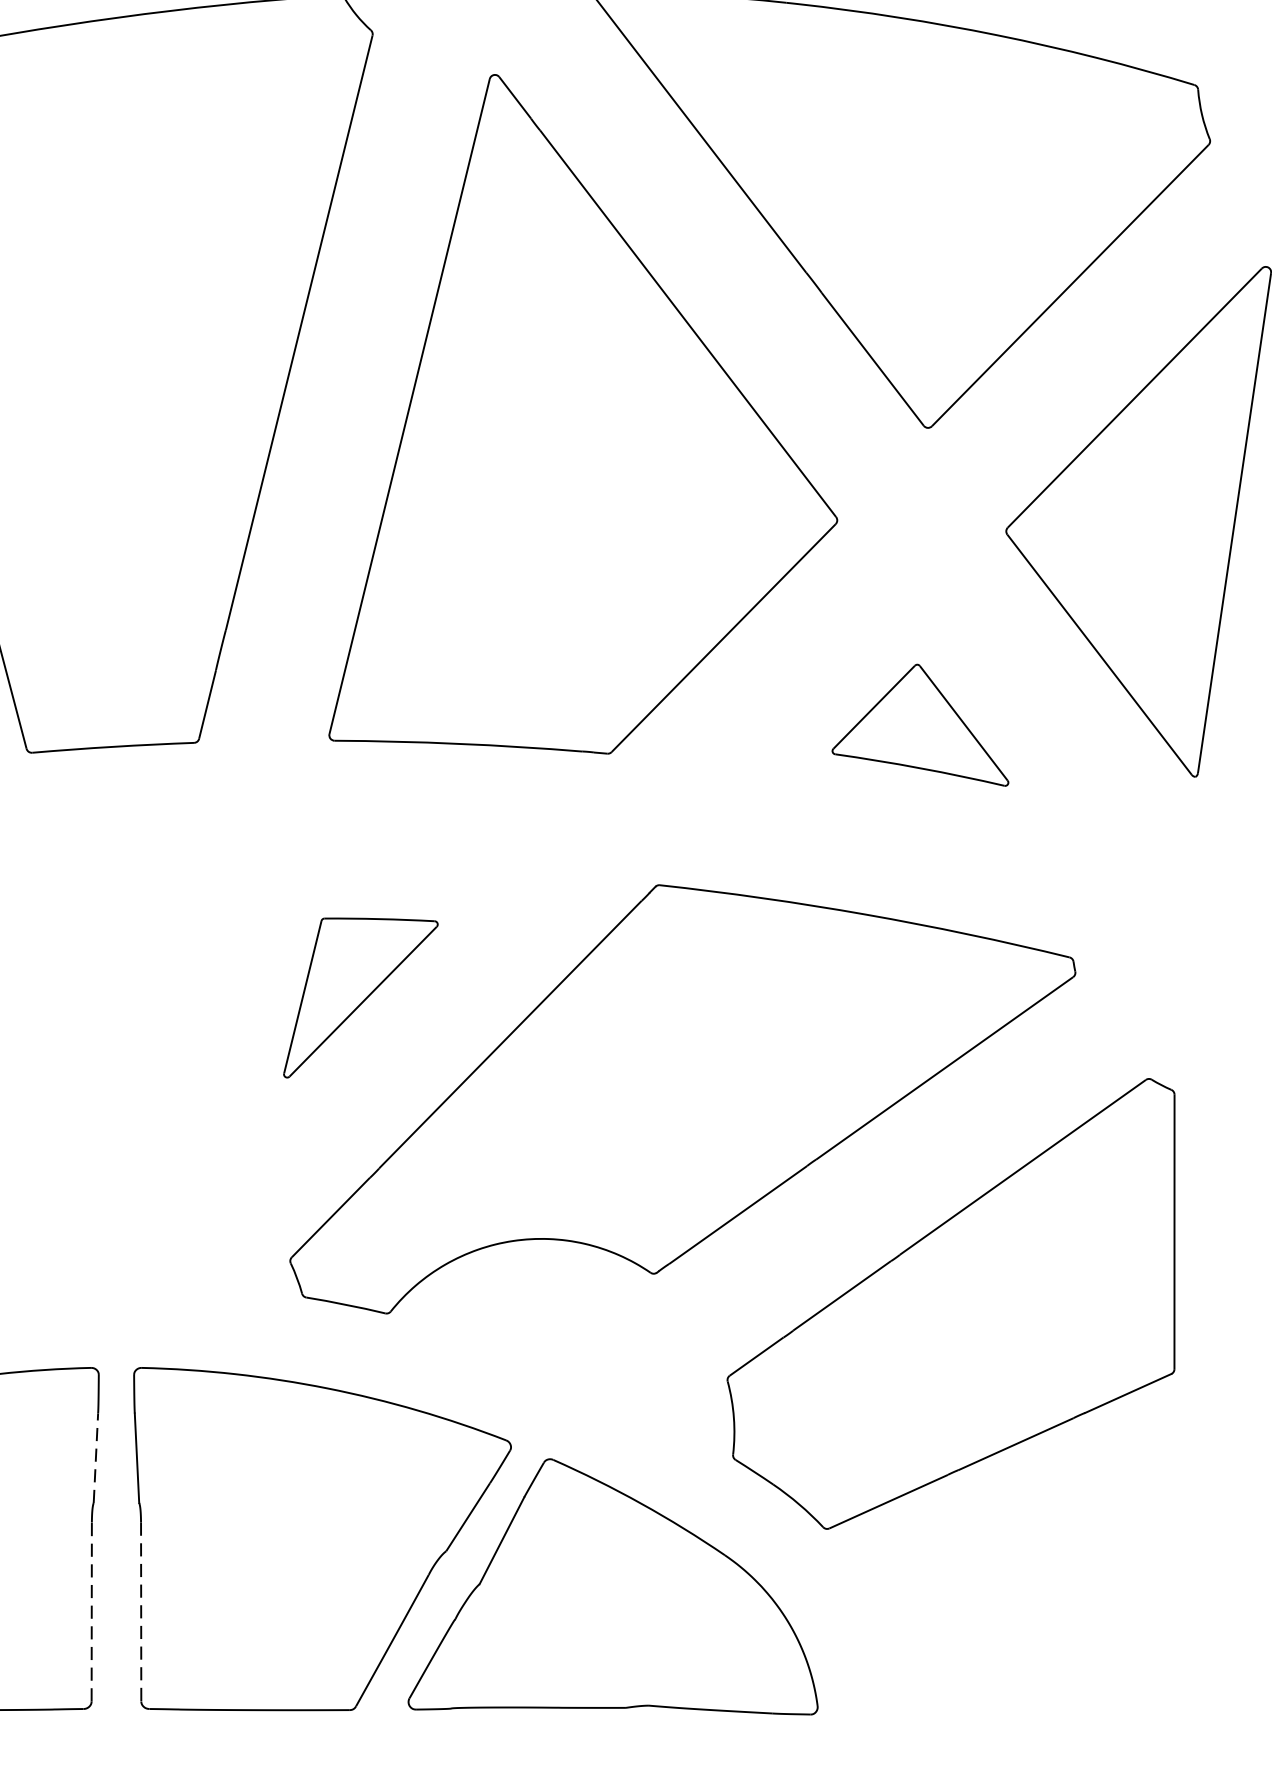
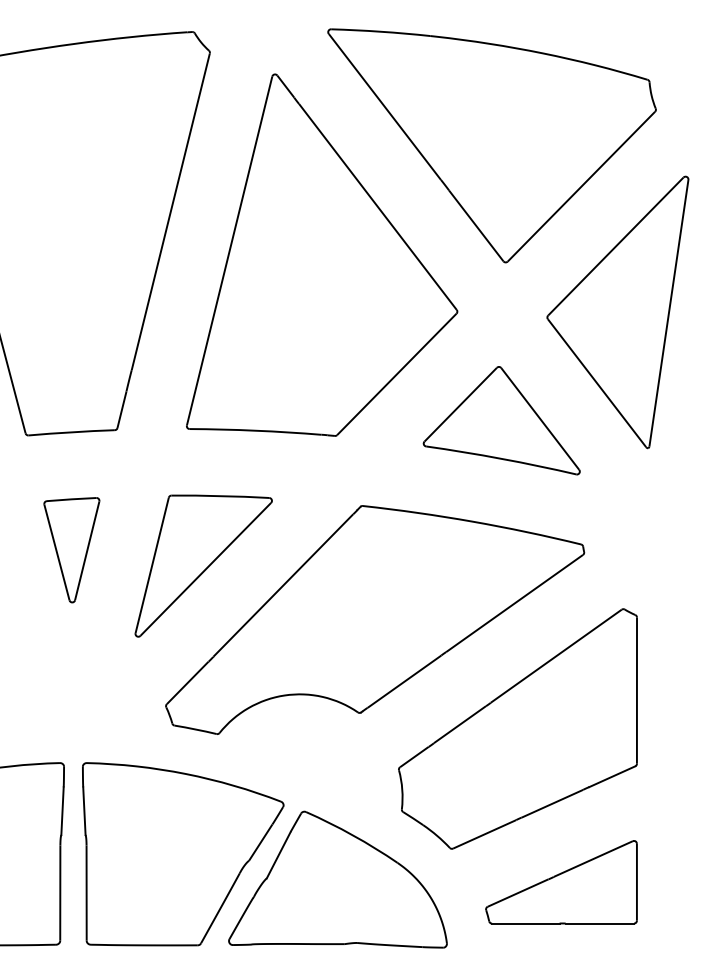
part: (920, 724) -> (501, 420), size x1.67
part: (112, 968) -> (71, 550), added
part: (360, 996) -> (203, 565), size x1.67
line: (95, 1458) -> (62, 811), dashed -> solid
part: (1032, 1592) -> (561, 882), added
line: (92, 1612) -> (60, 893), dashed -> solid
line: (140, 1612) -> (86, 893), dashed -> solid

